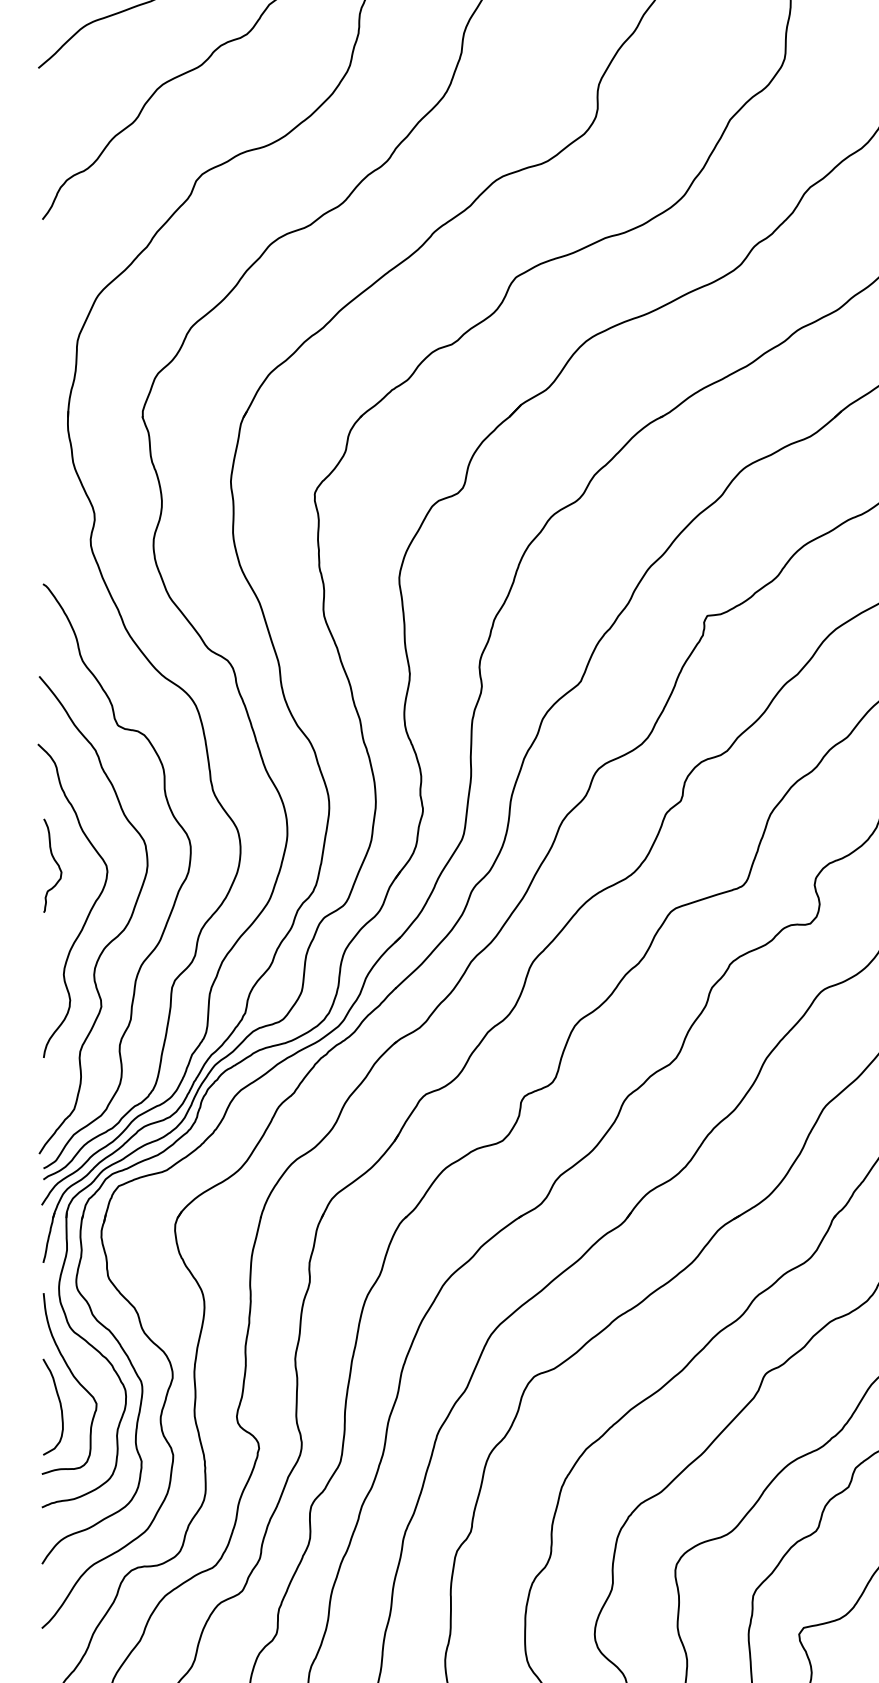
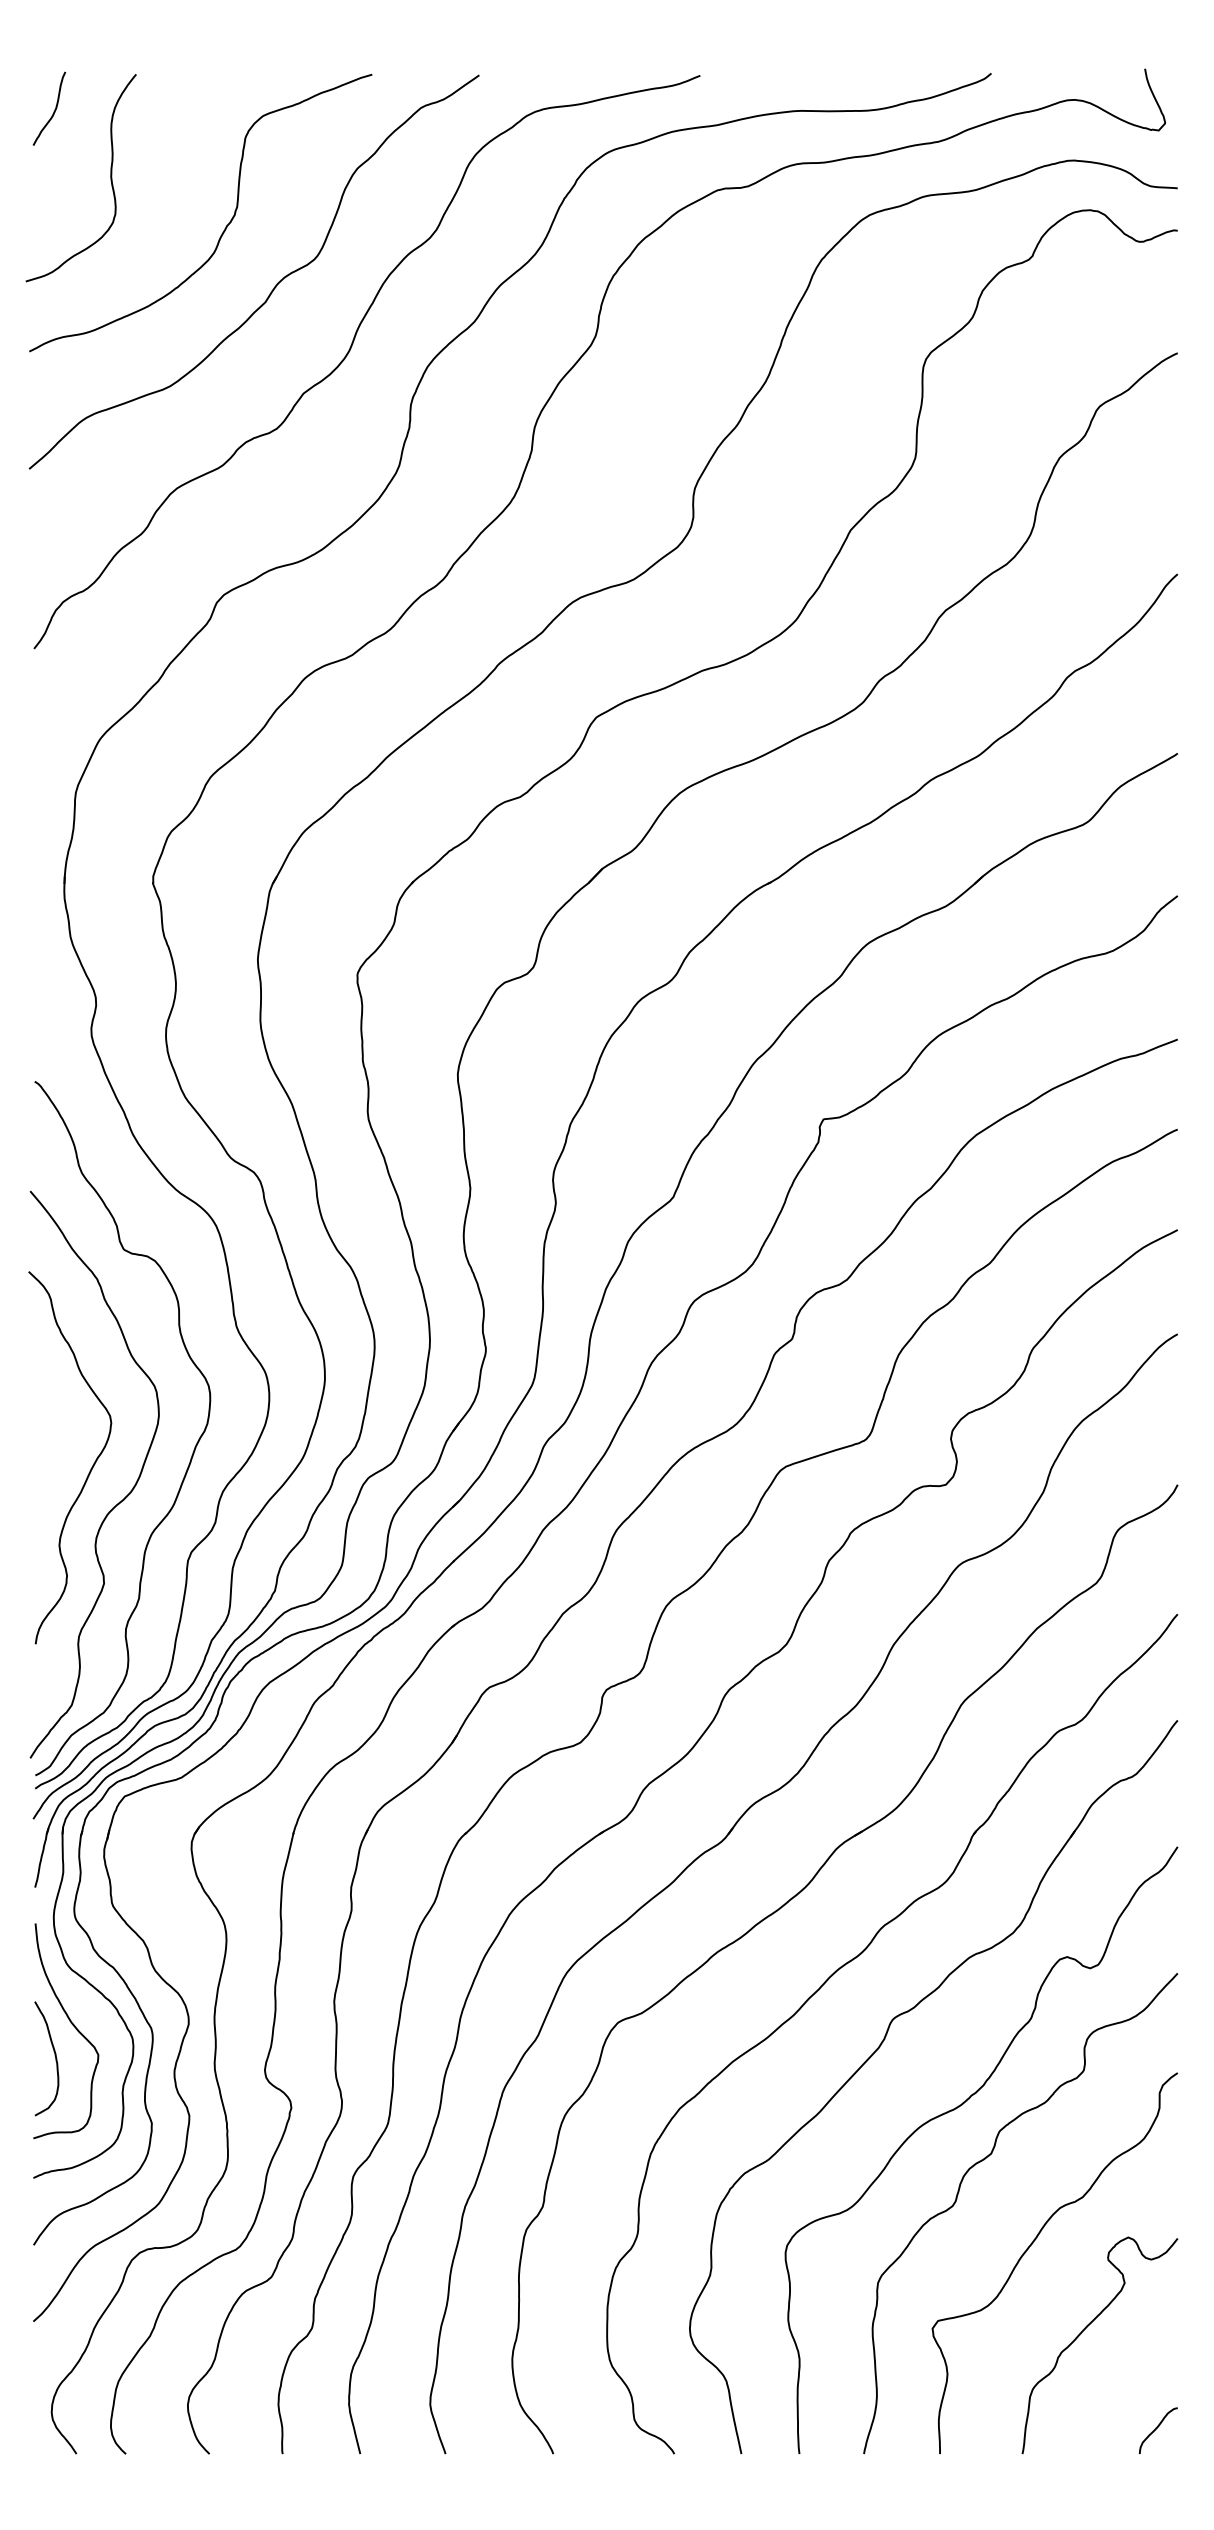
curve: (55, 862) -> (49, 1412), removed

